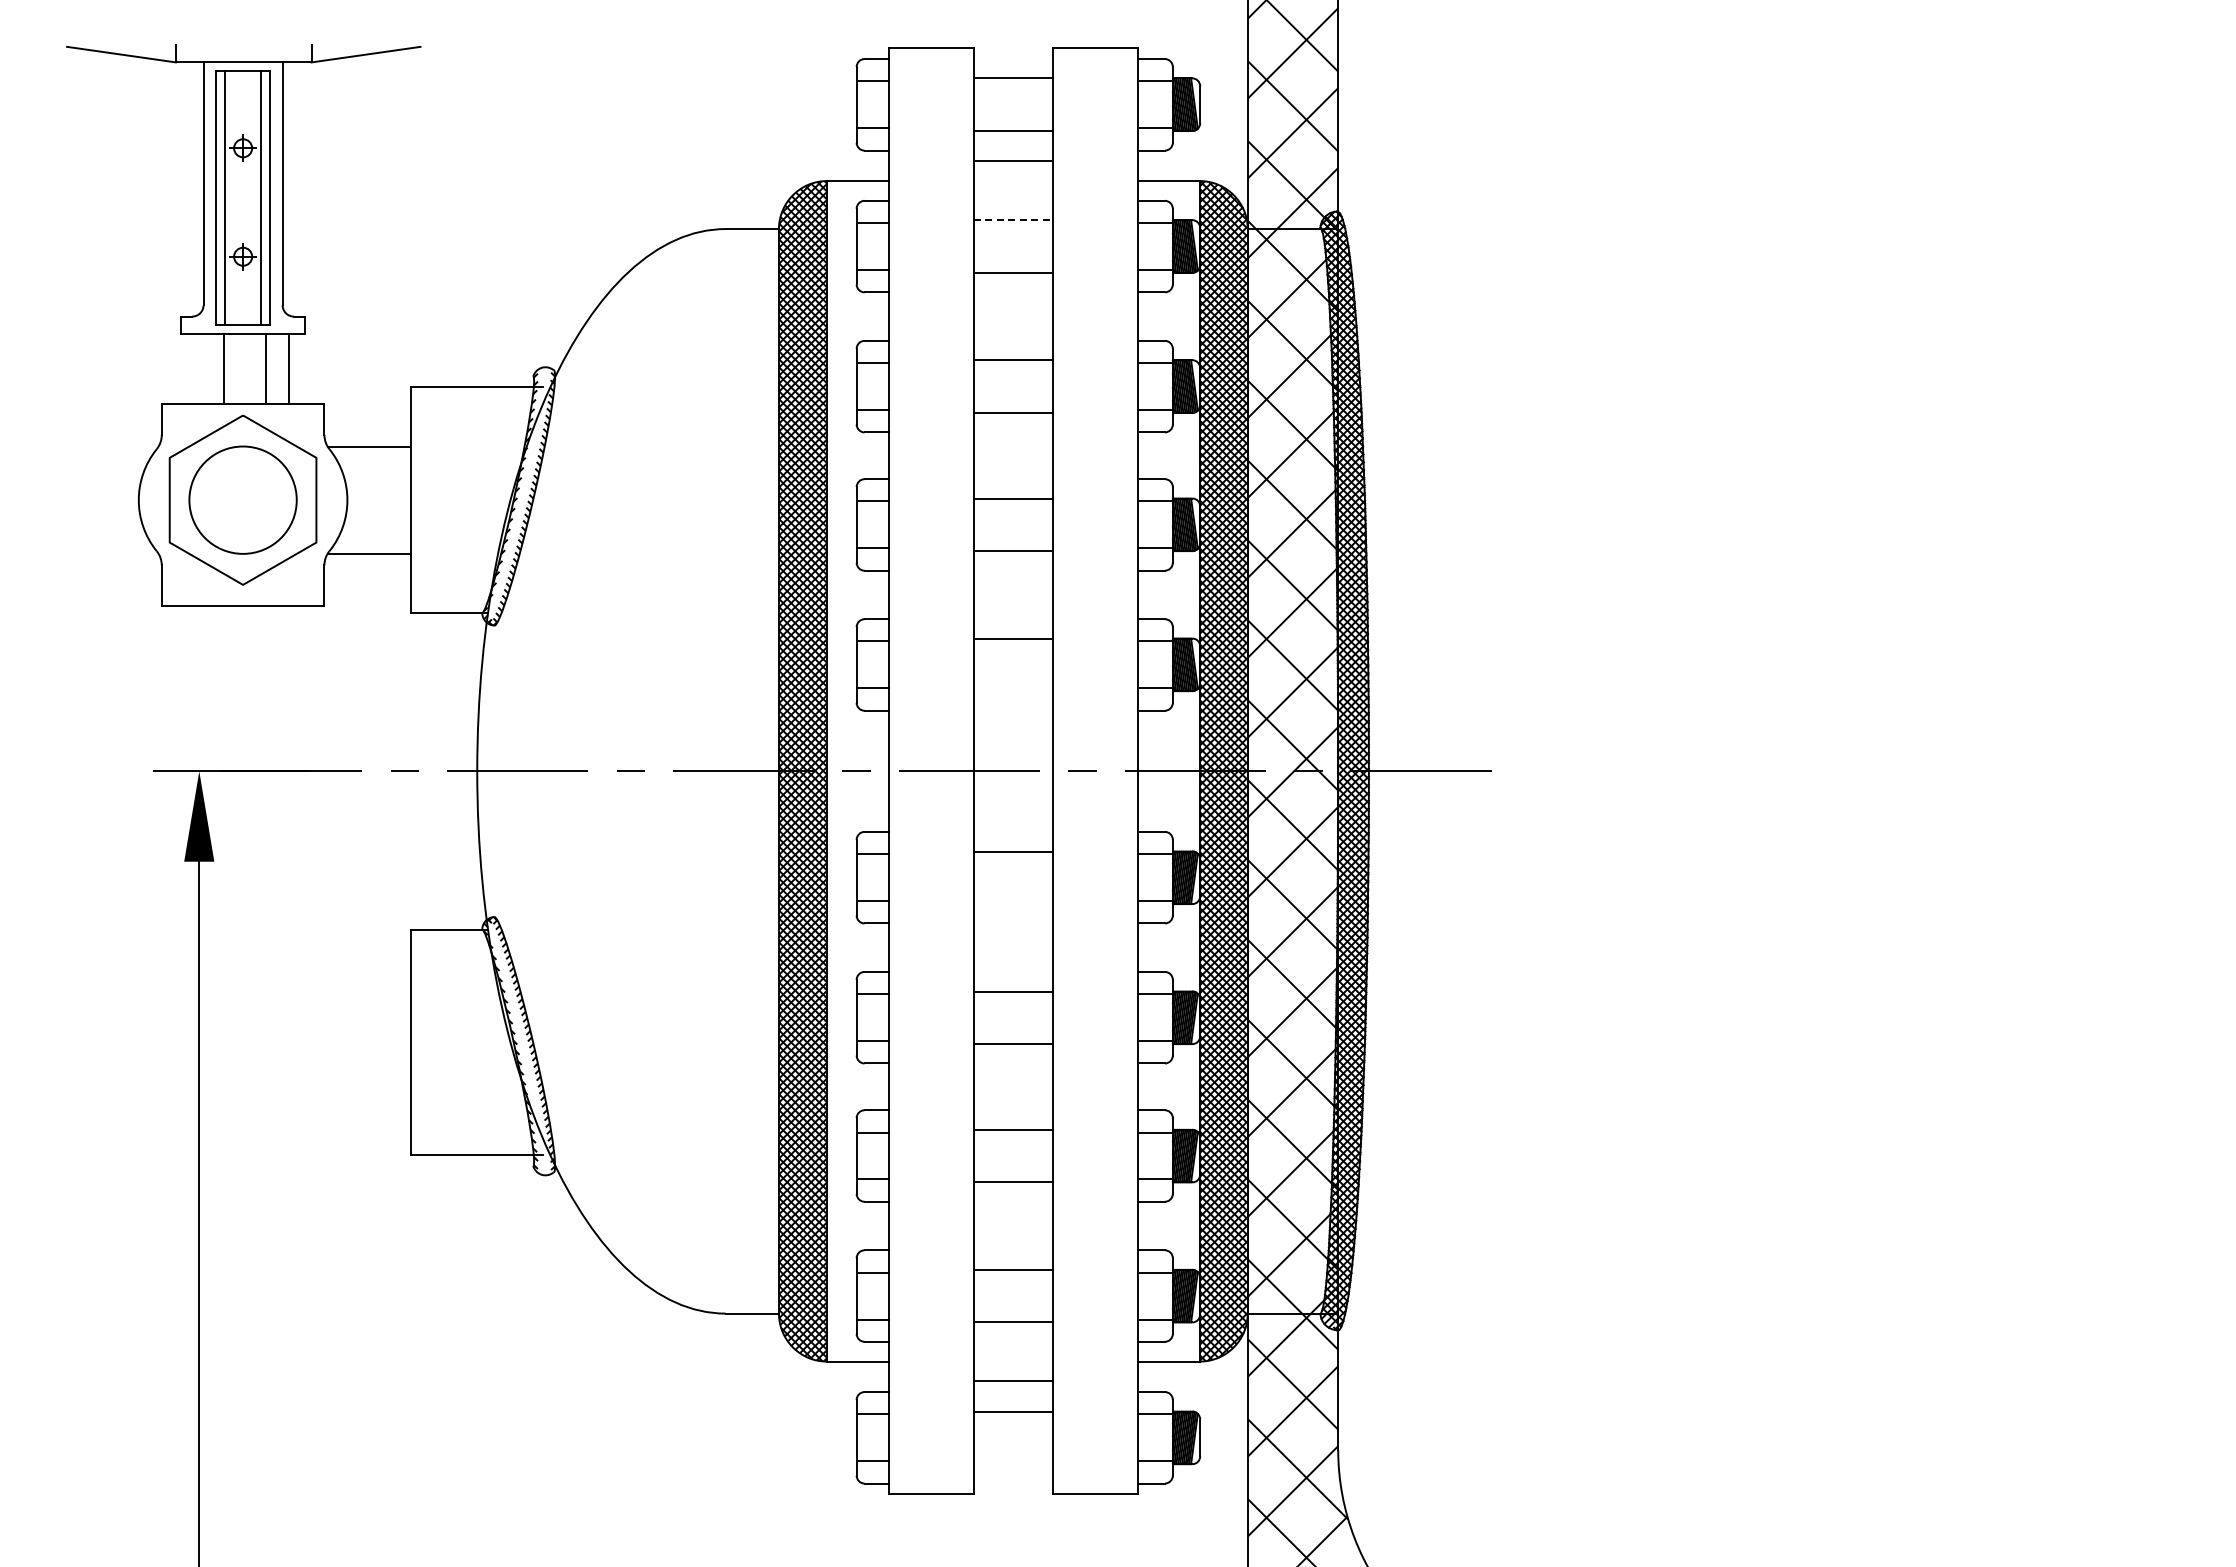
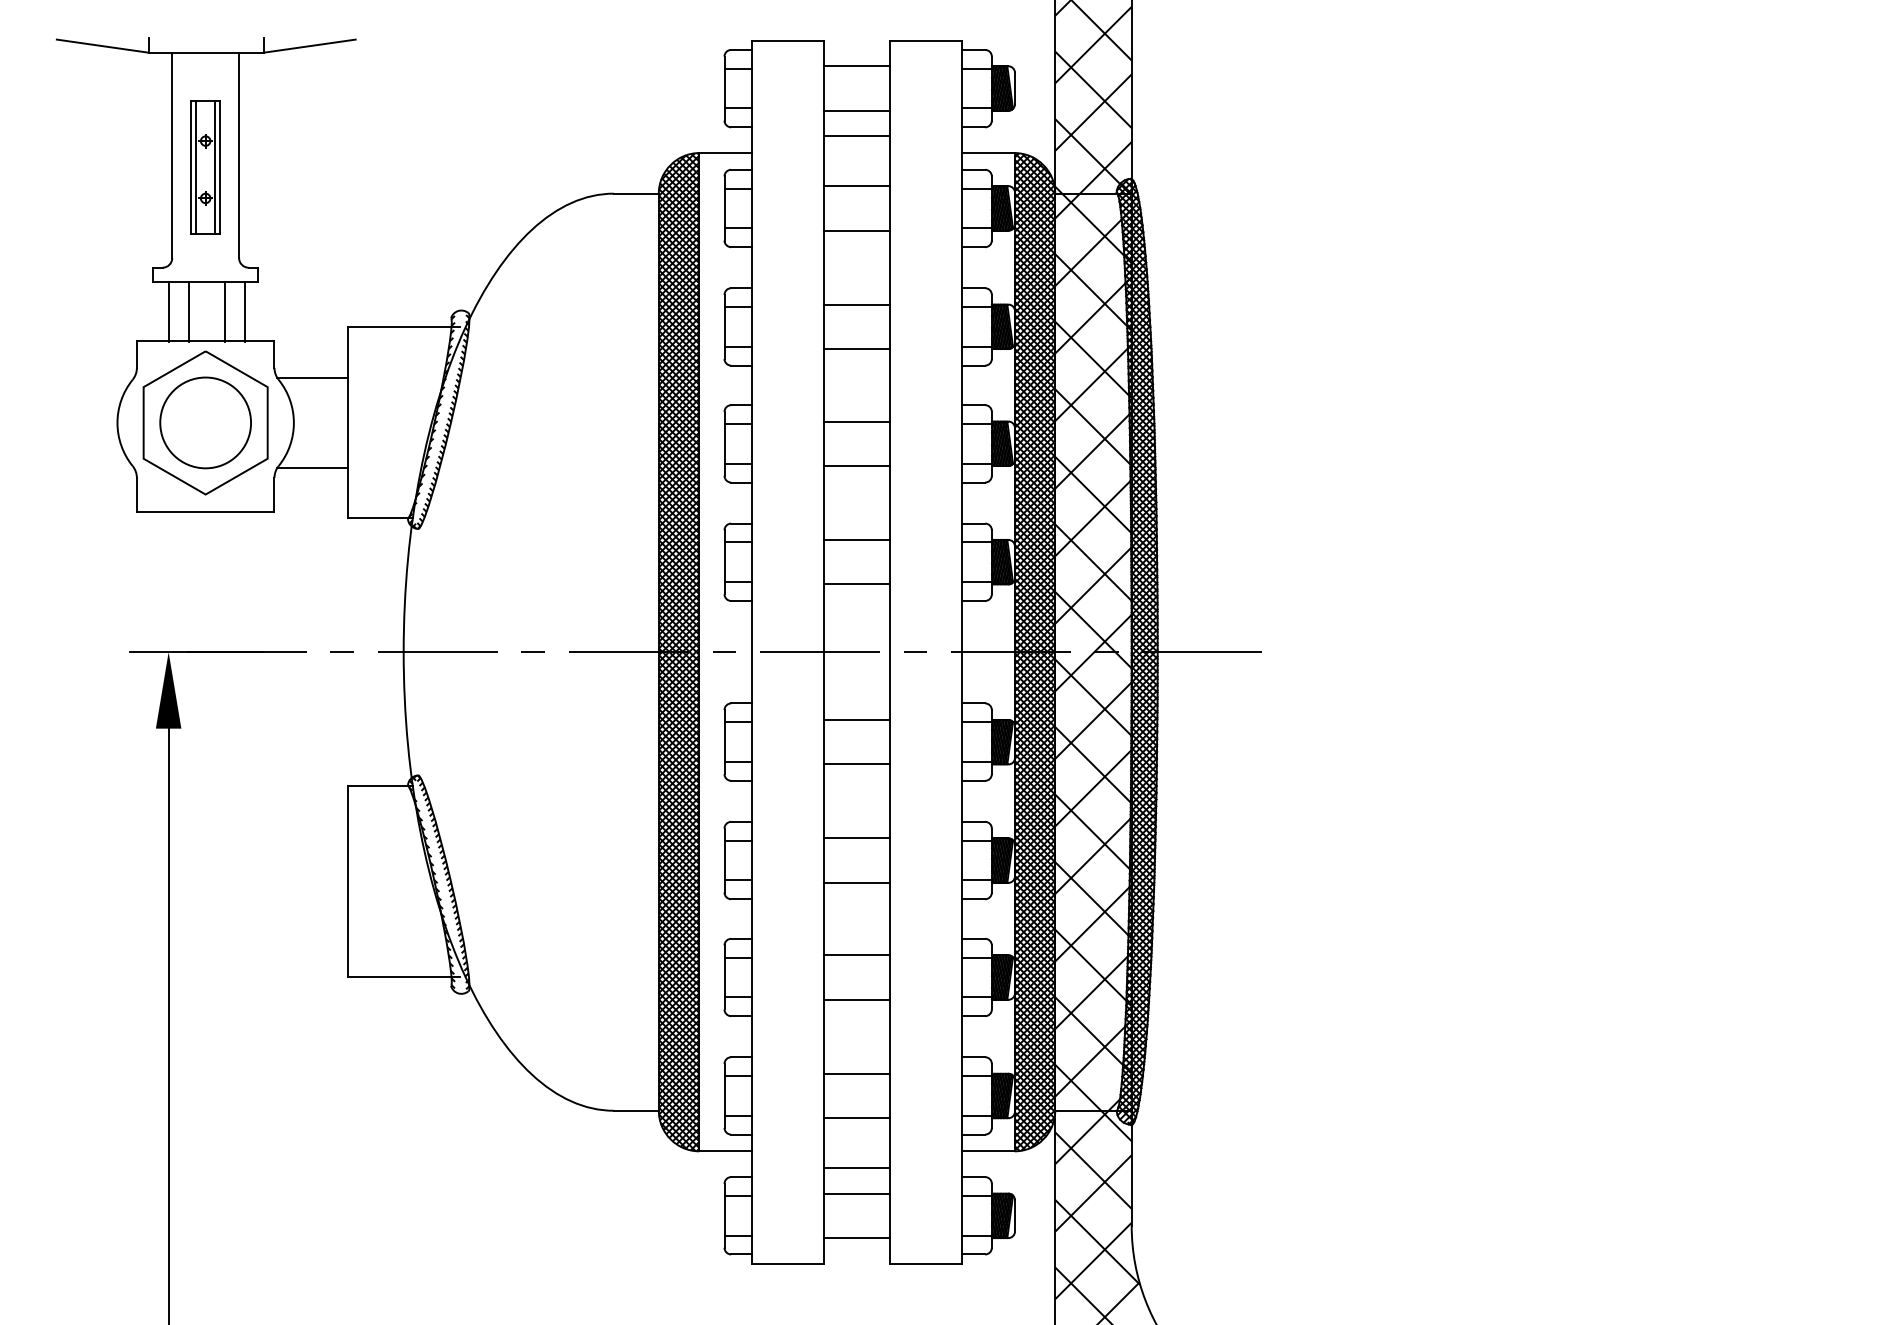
part: (242, 197) -> (205, 166), size x0.62
line: (1013, 220) -> (857, 186), dashed -> solid
line: (199, 368) -> (168, 311), added
line: (1012, 691) -> (856, 584), added
line: (1012, 904) -> (856, 764), added
line: (1012, 1464) -> (856, 1238), added

